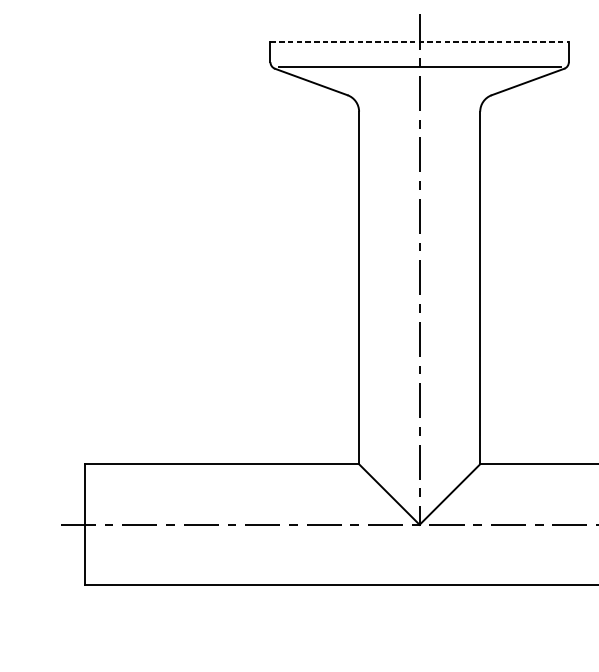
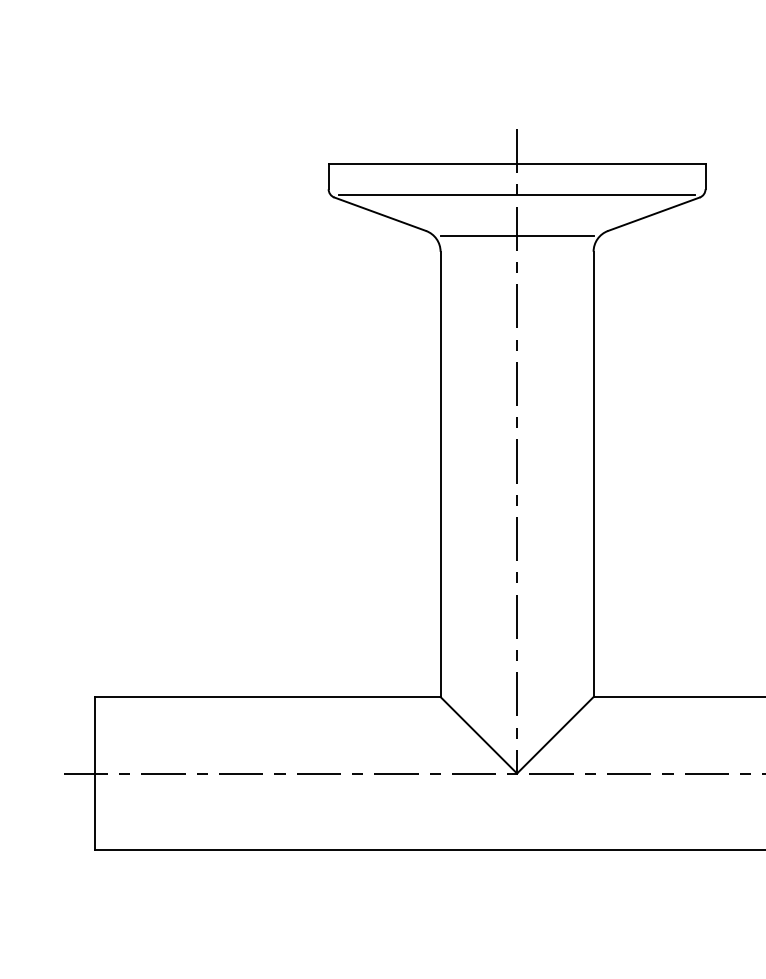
line: (419, 41) -> (517, 163), dashed -> solid
line: (419, 99) -> (516, 236), added

